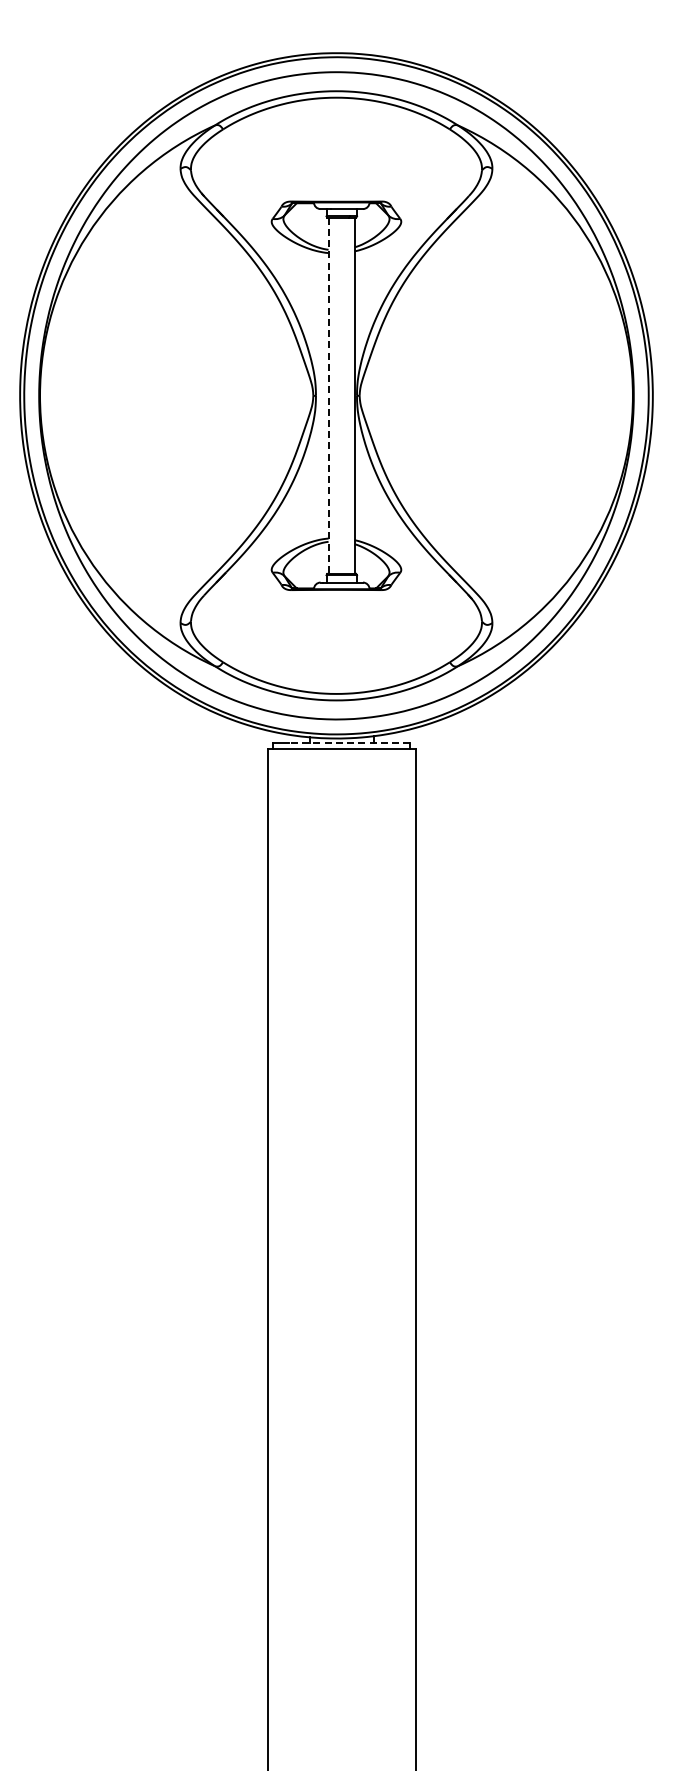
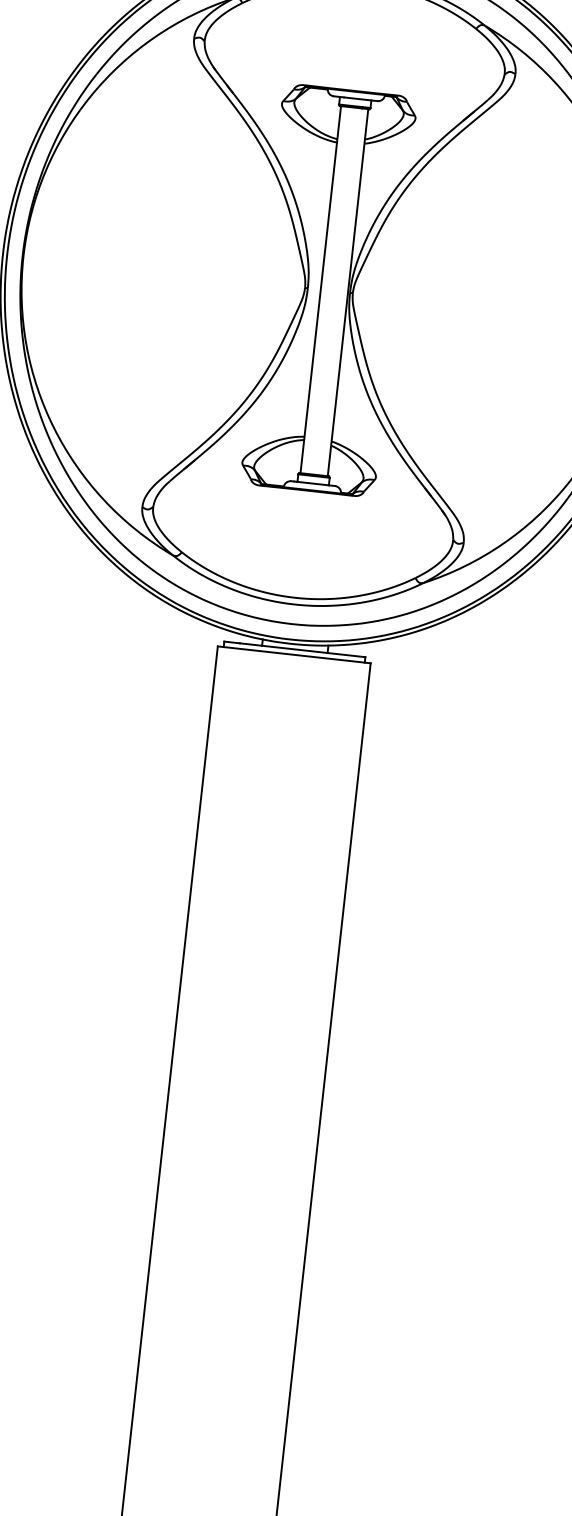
line: (328, 396) -> (320, 290), dashed -> solid
line: (349, 743) -> (302, 650), dashed -> solid

